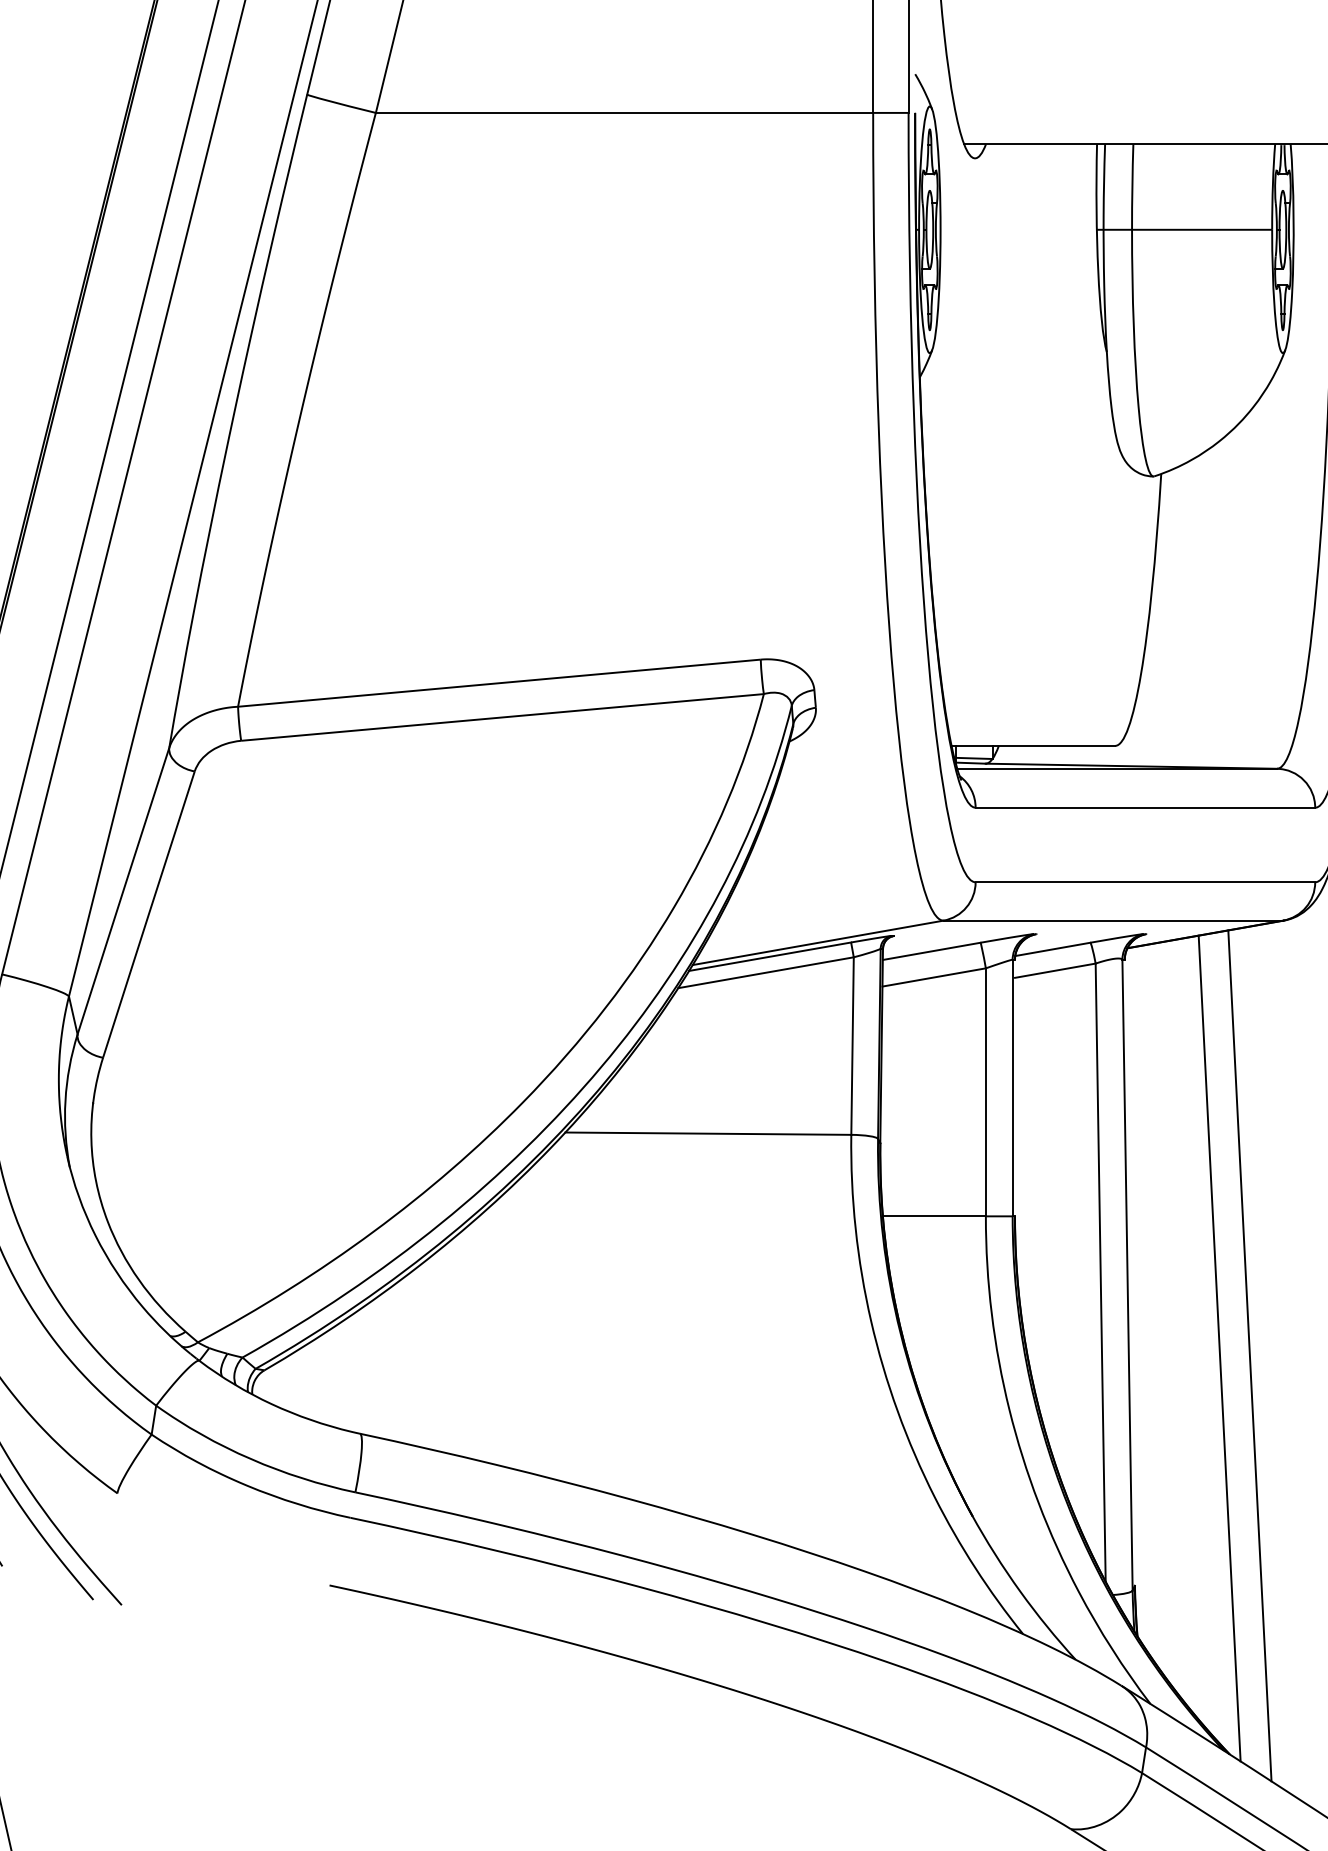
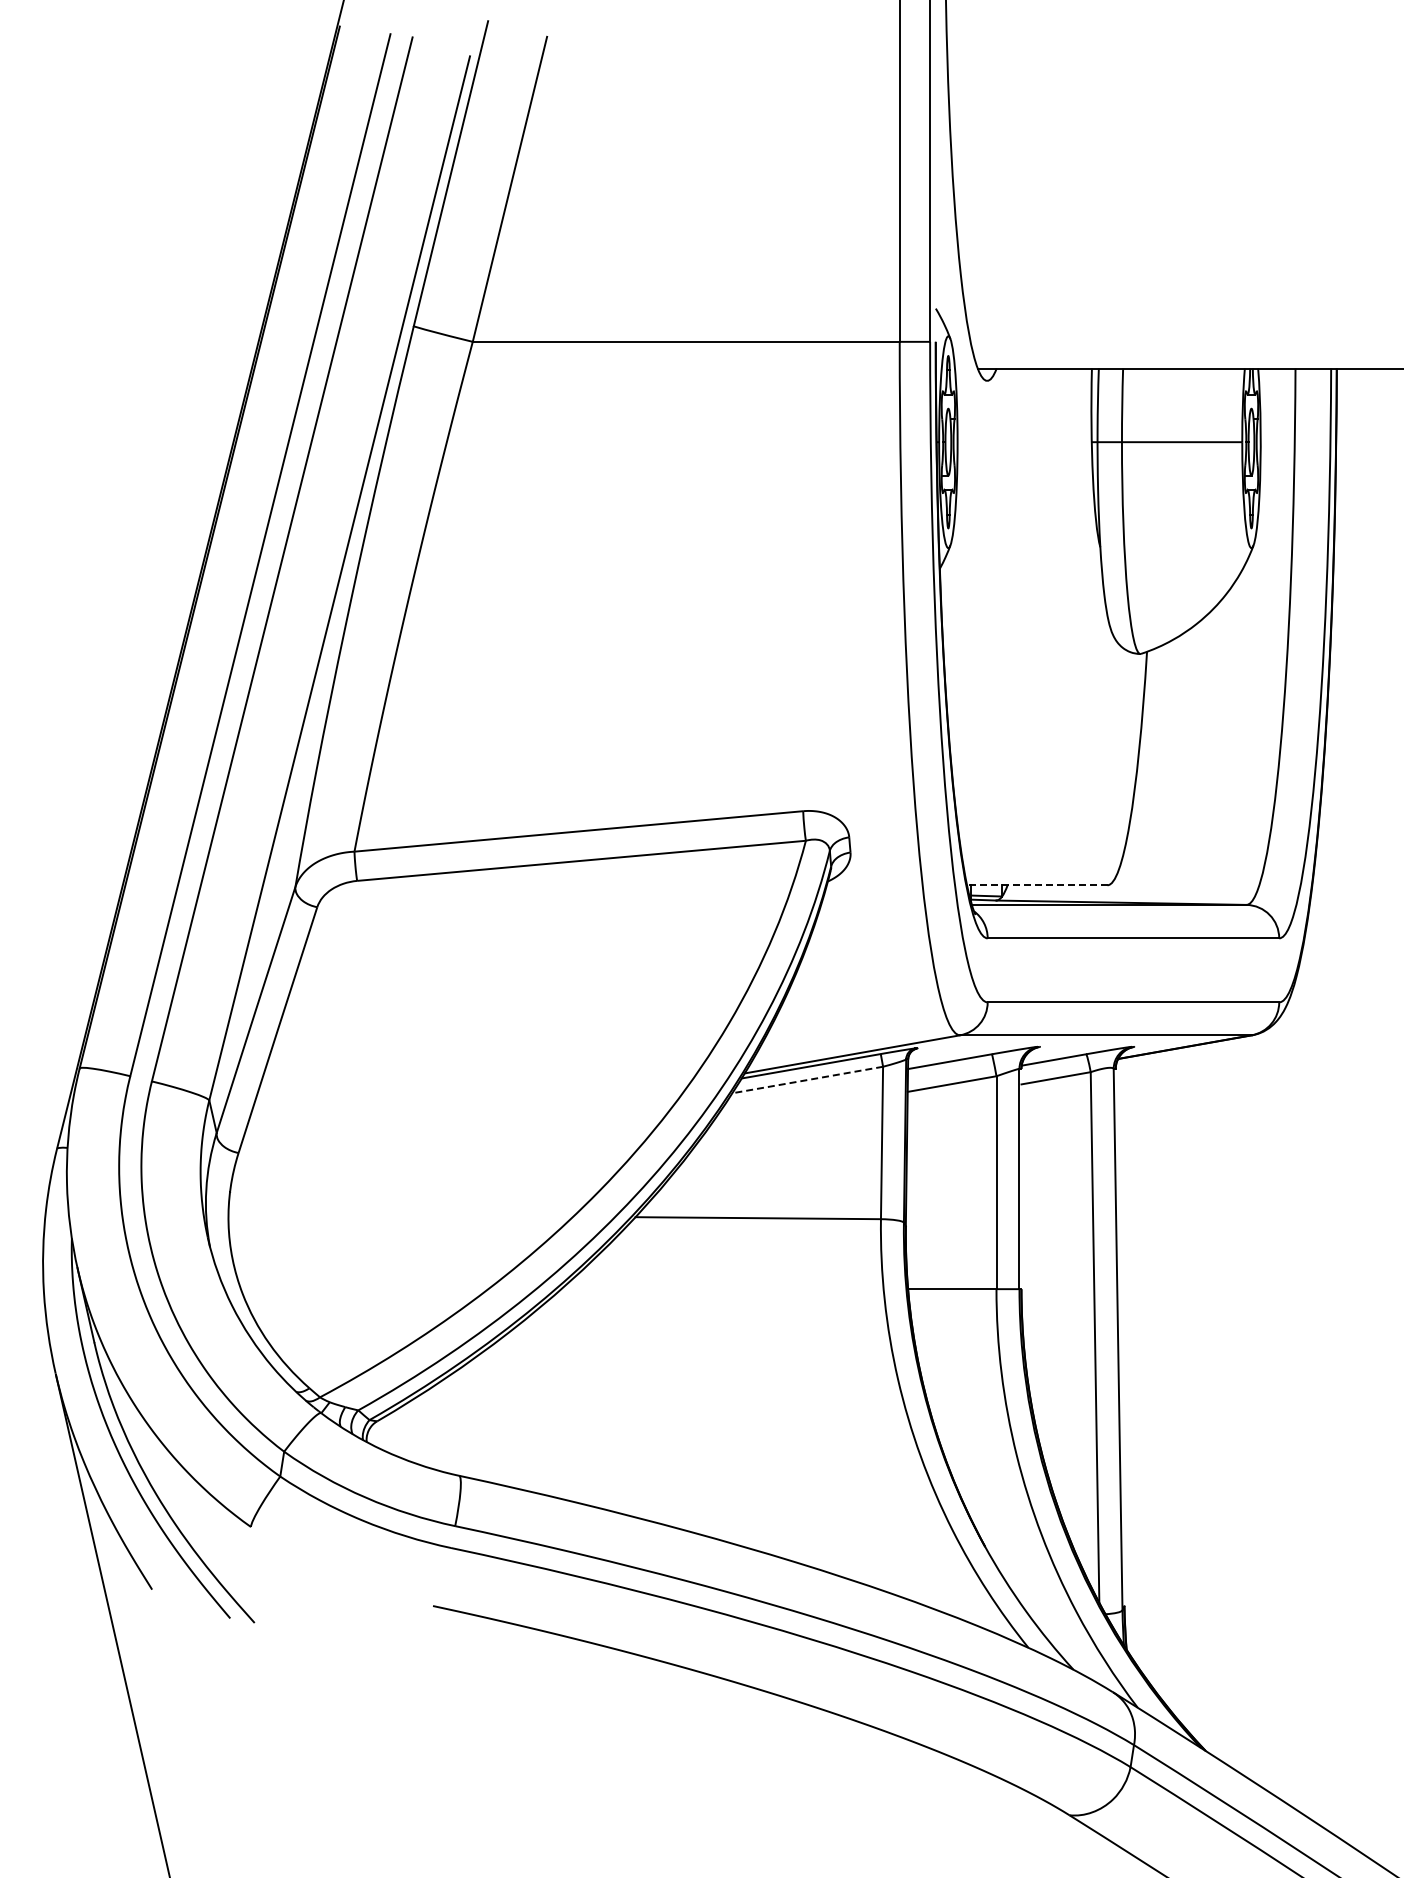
line: (1032, 746) -> (1036, 885), solid -> dashed
line: (765, 973) -> (807, 1080), solid -> dashed
line: (1220, 1348) -> (1197, 1402), removed
line: (1249, 1355) -> (1222, 1408), removed

